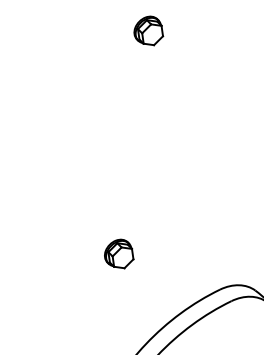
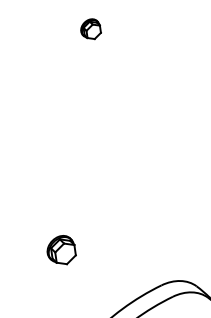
part: (148, 30) -> (90, 28), size x0.7

